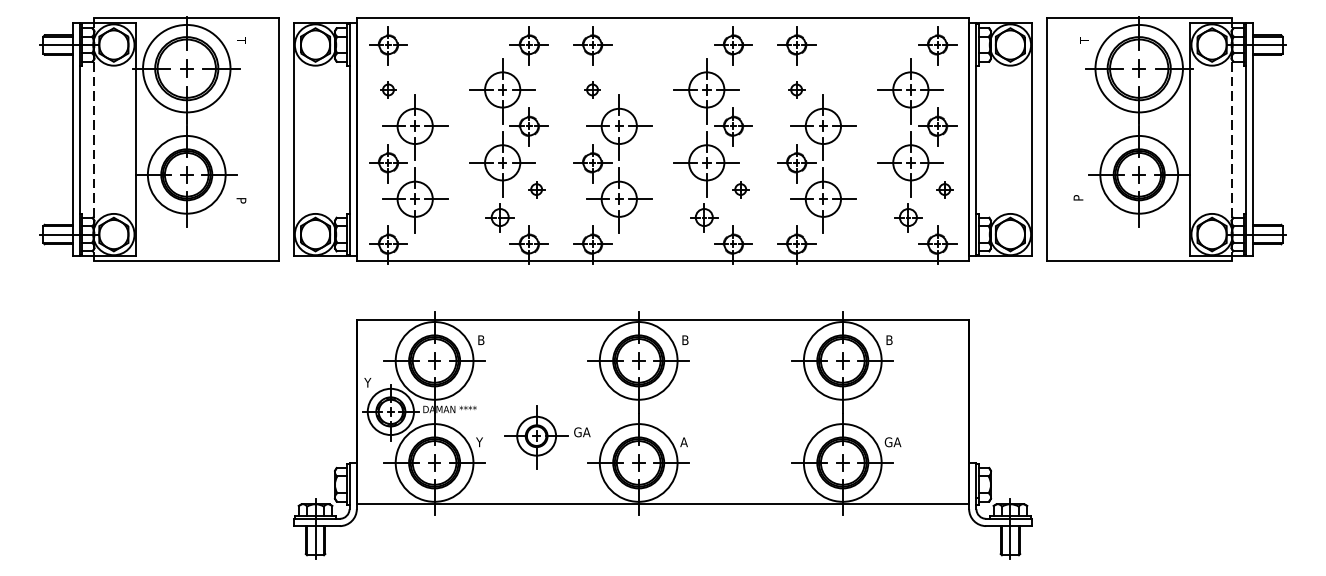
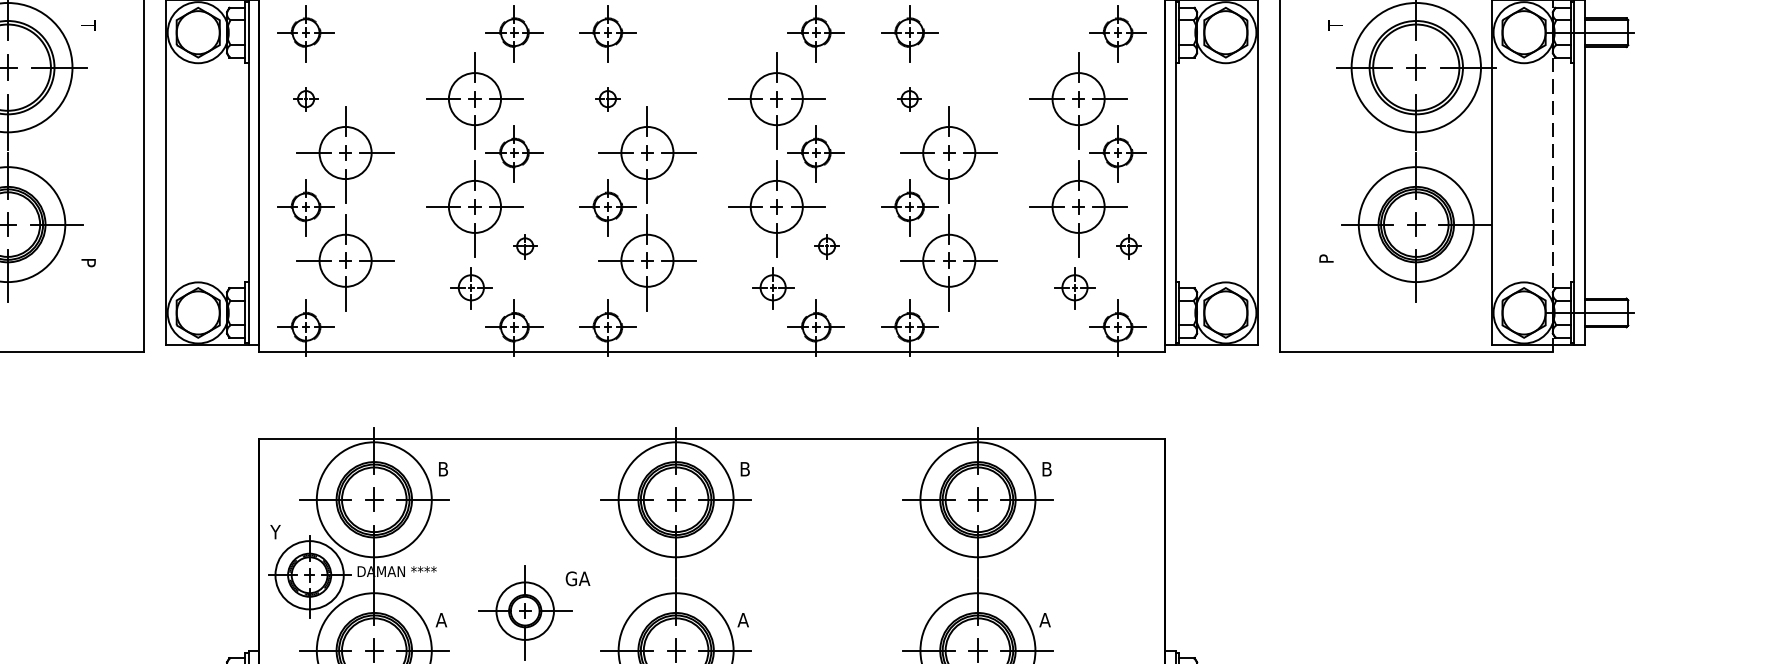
text: (582, 432) -> (578, 579), moved
text: (479, 442) -> (440, 620), Y -> A
text: (892, 442) -> (1051, 620), GA -> A

